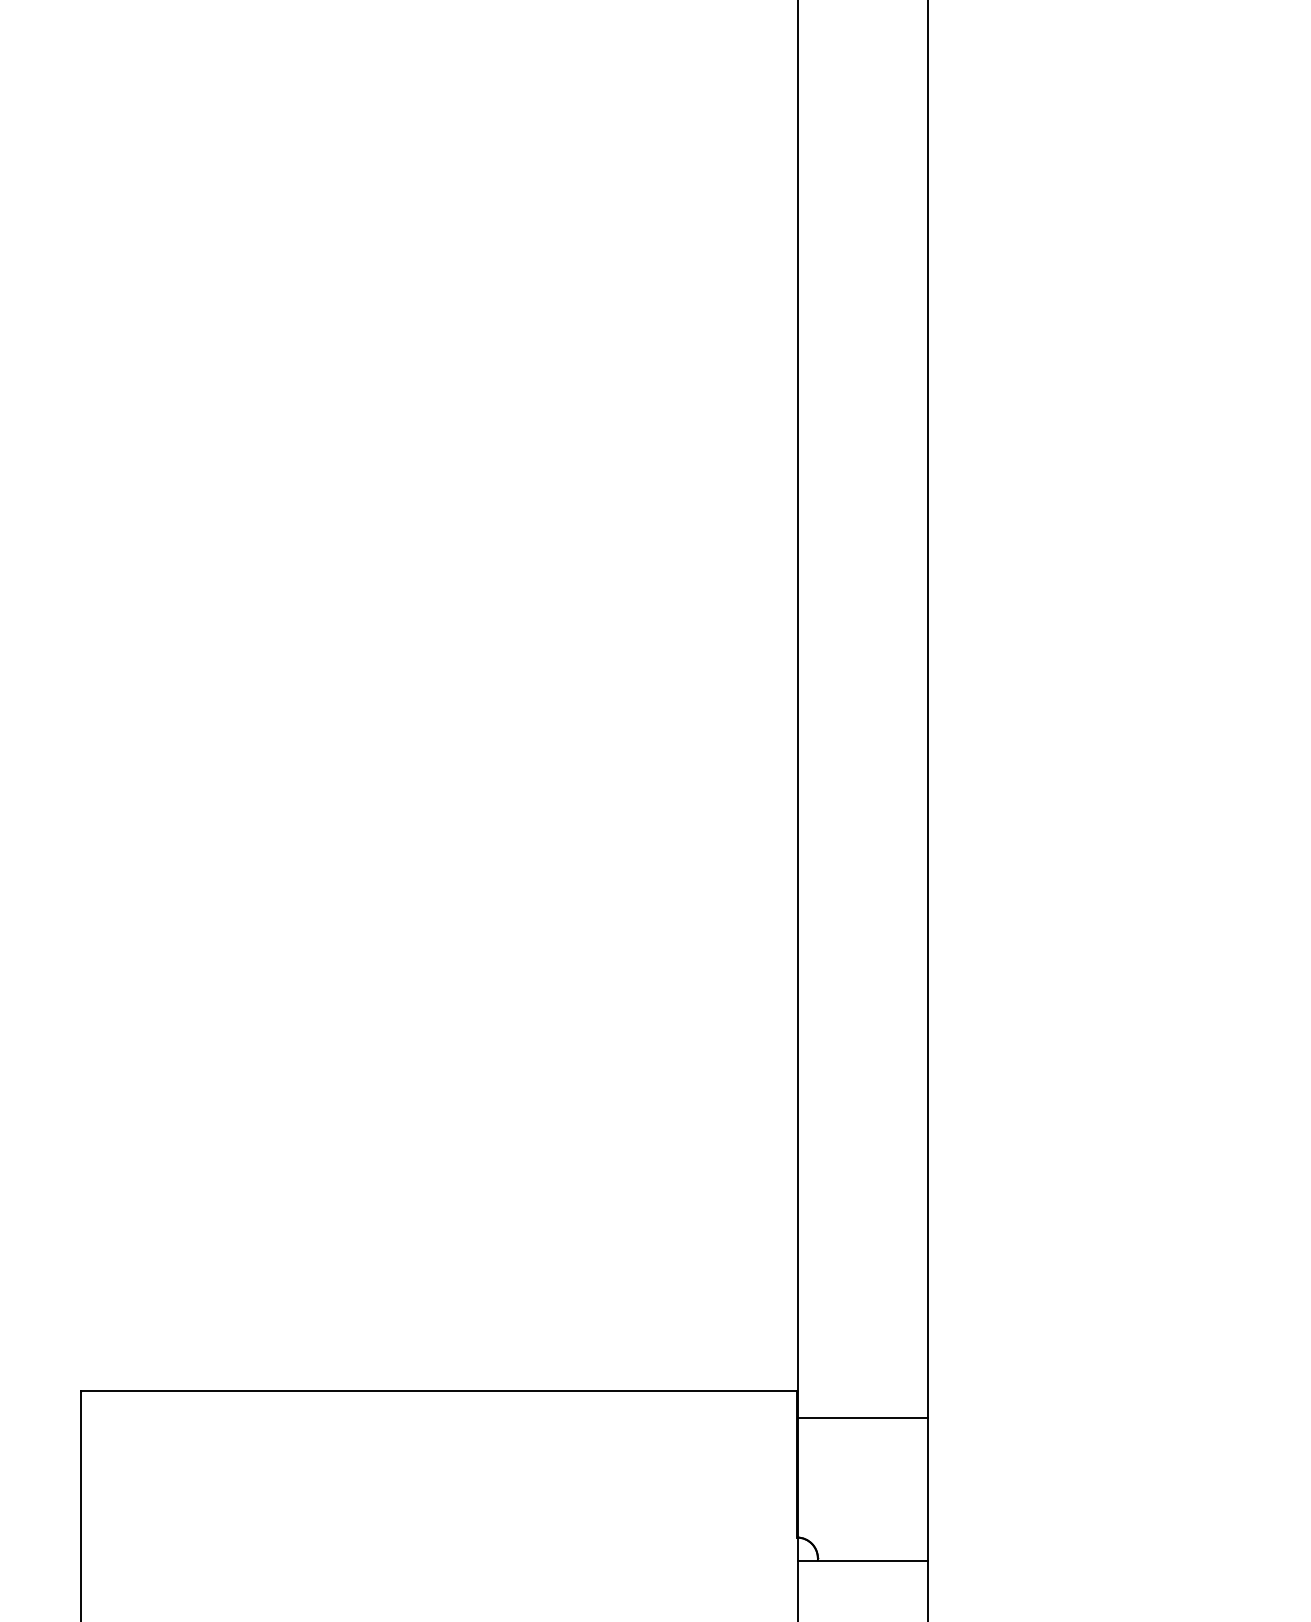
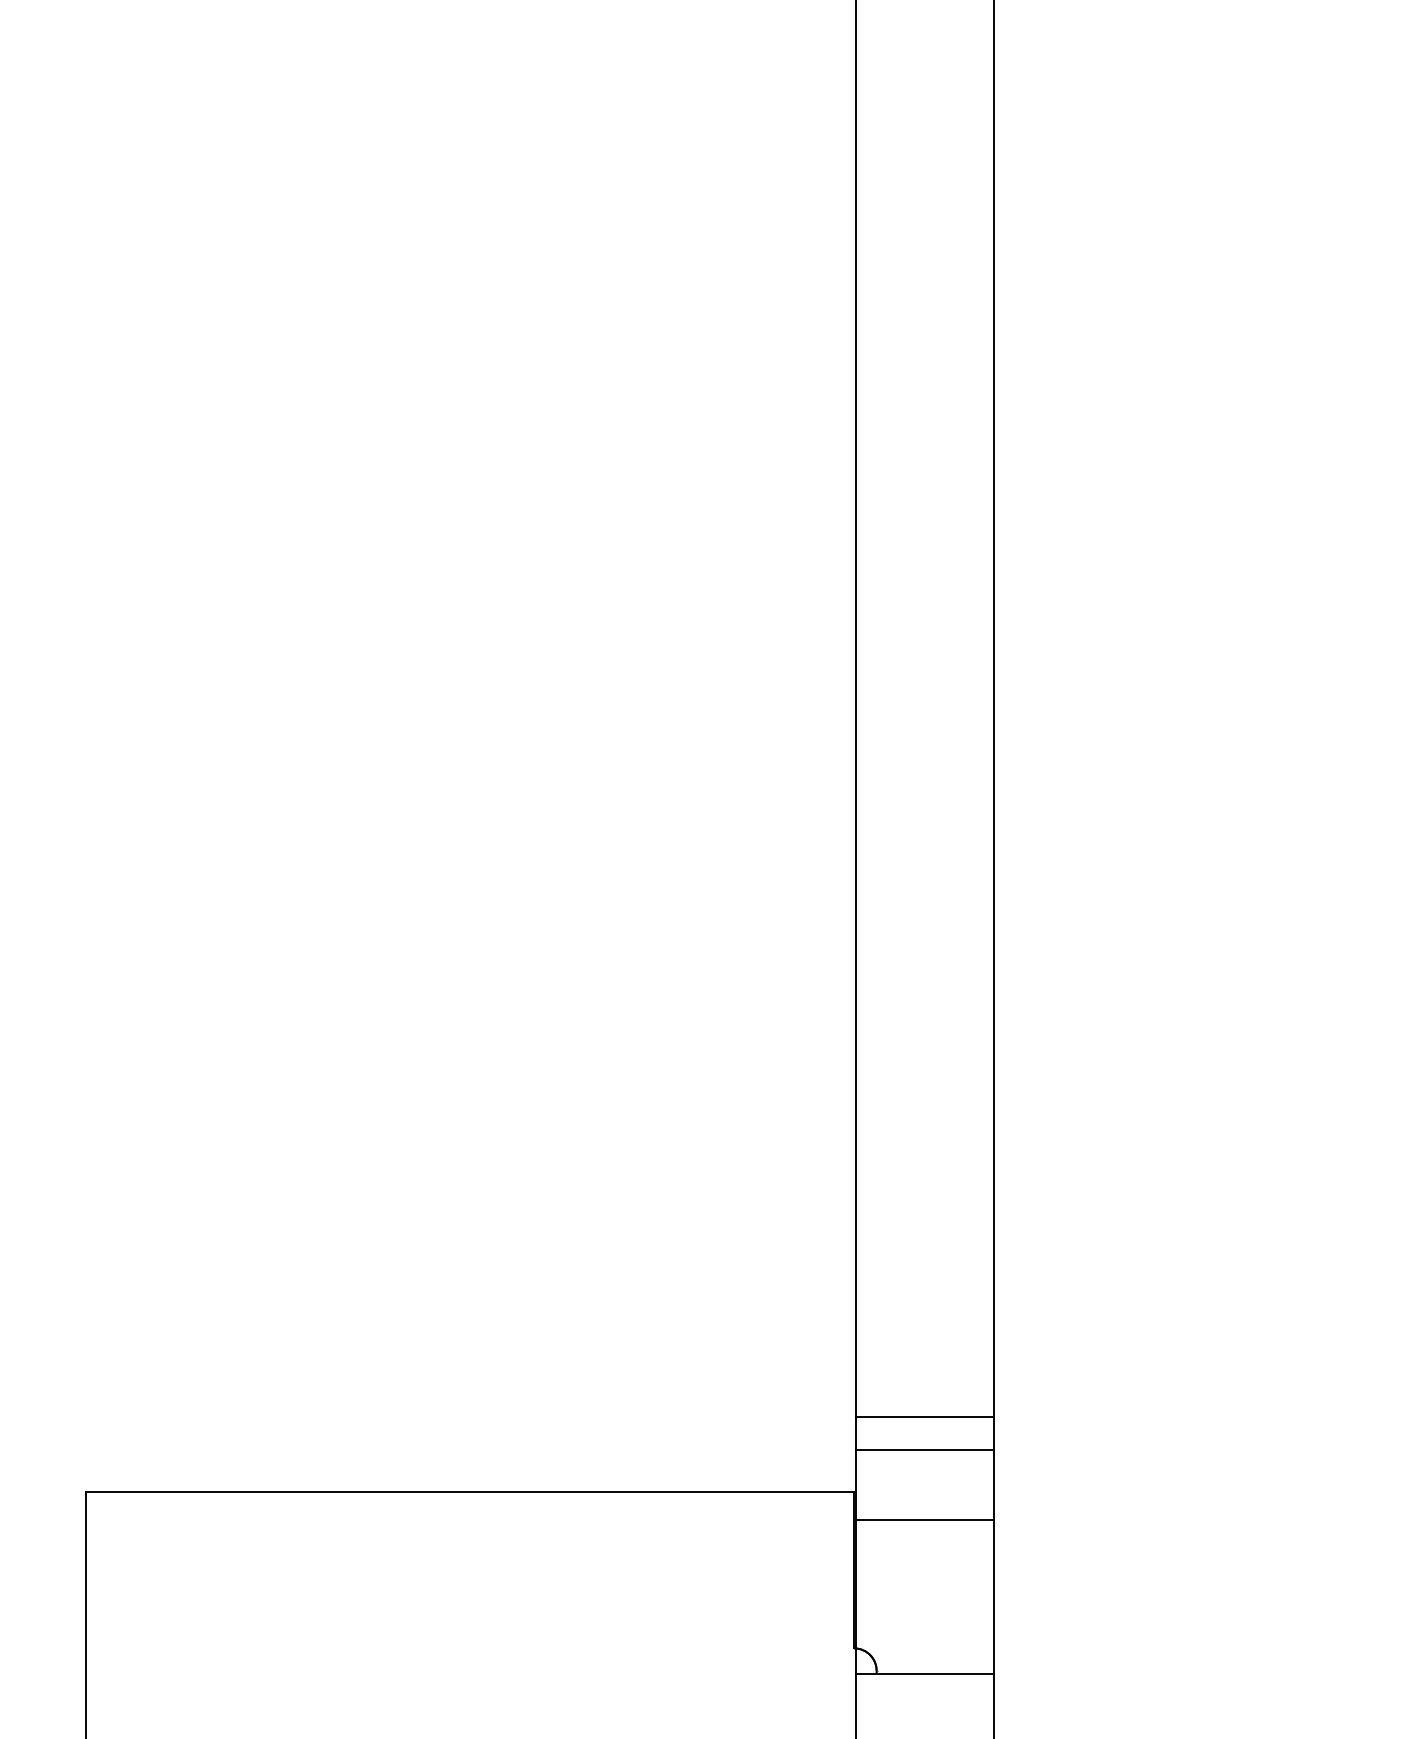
line: (862, 1321) -> (924, 1416), added
line: (862, 1352) -> (924, 1449), added

